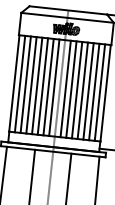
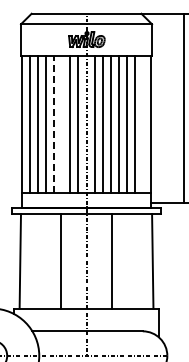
line: (37, 85) -> (54, 123), solid -> dashed
line: (43, 86) -> (62, 123), removed
line: (100, 92) -> (143, 123), removed

